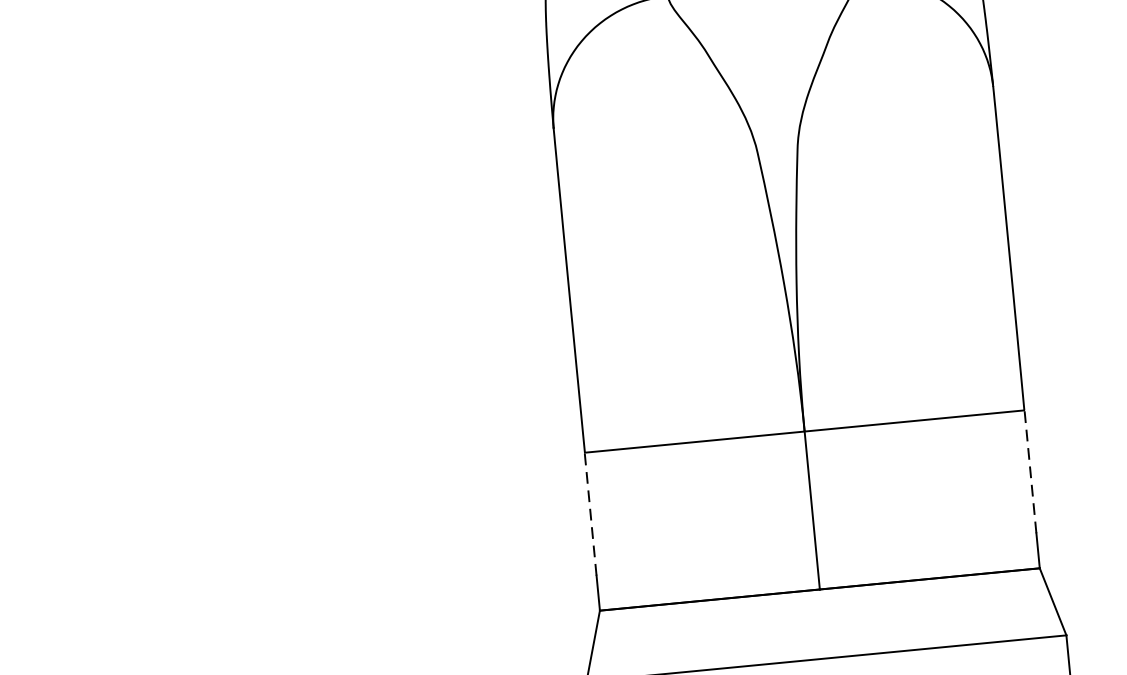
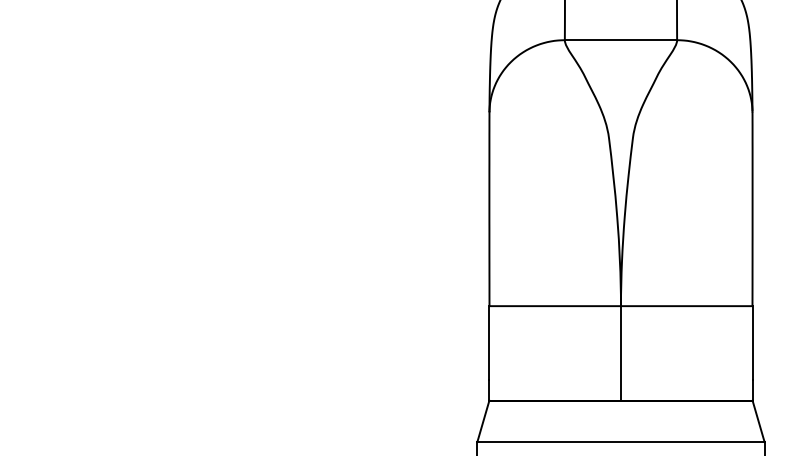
line: (1030, 471) -> (752, 342), dashed -> solid
line: (590, 513) -> (489, 342), dashed -> solid

